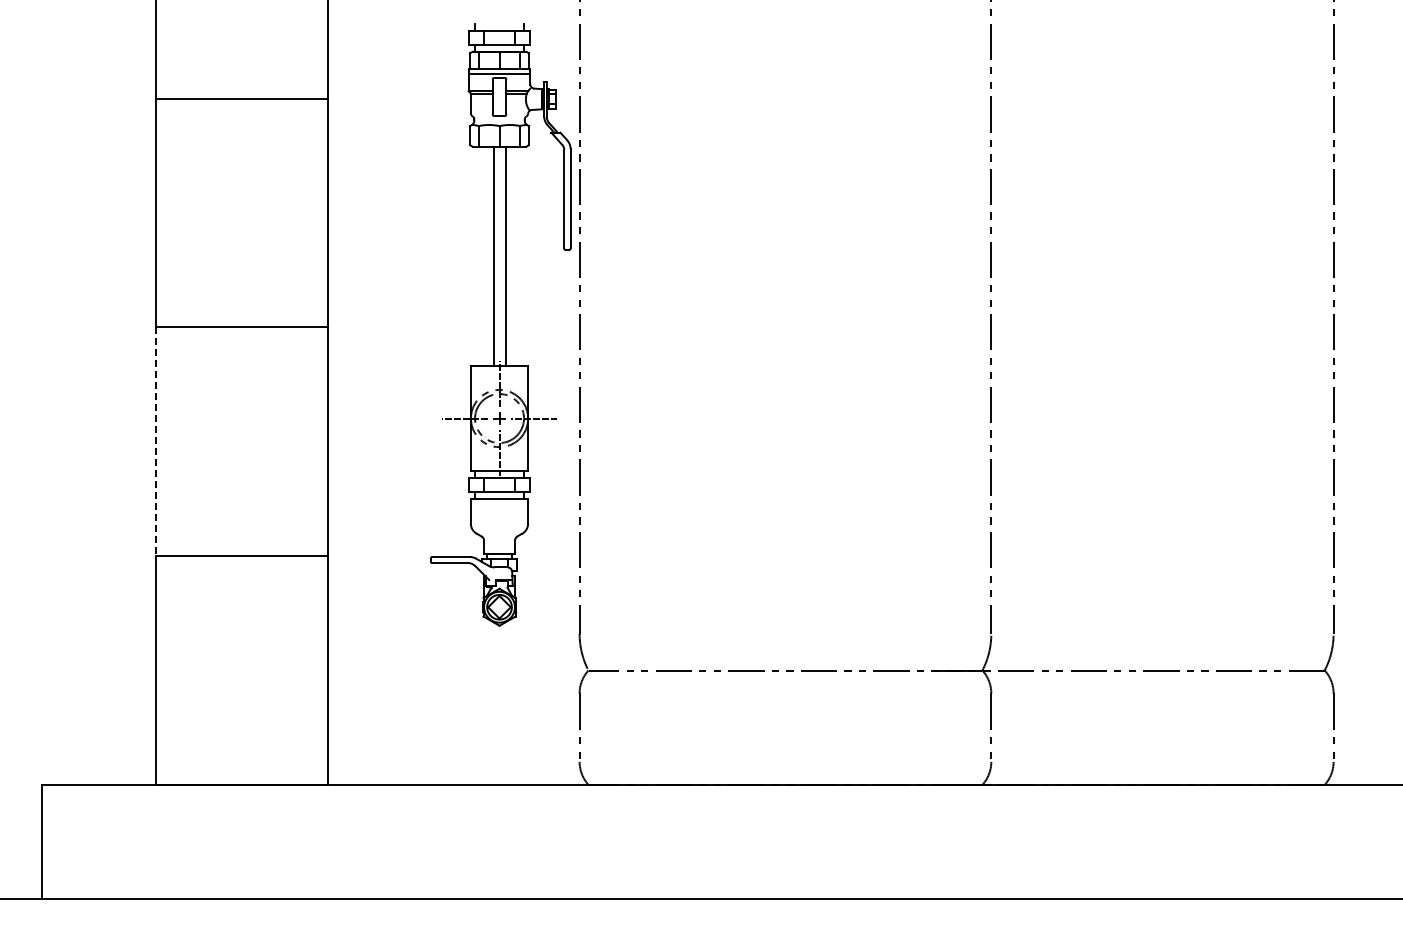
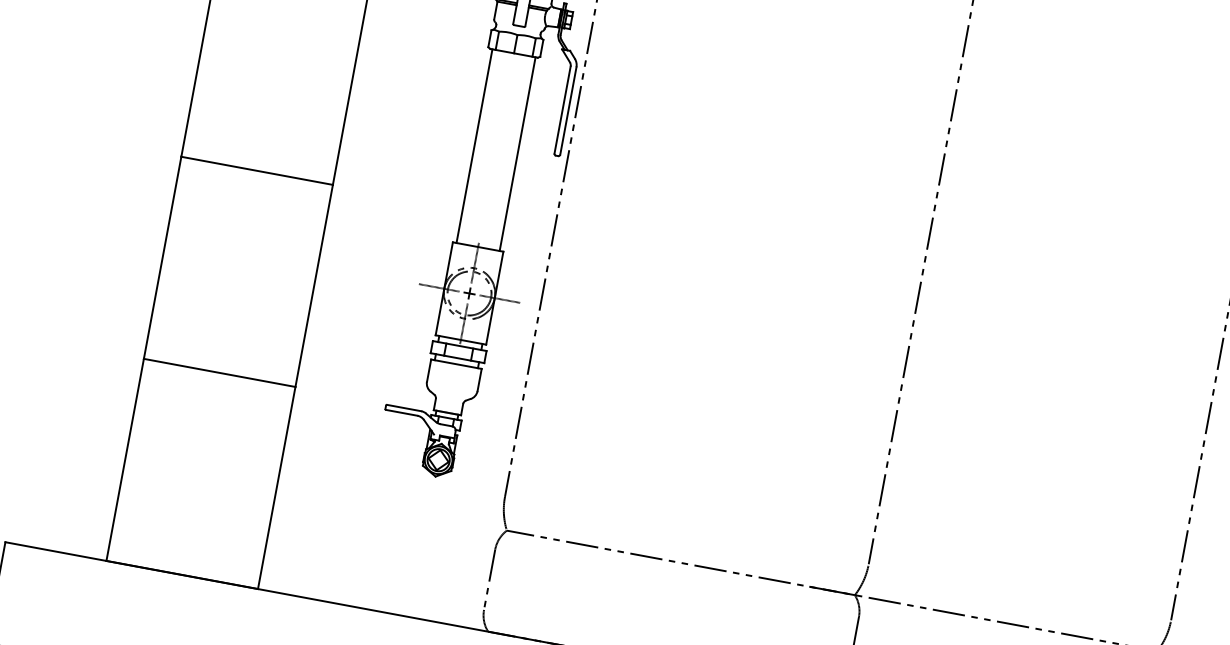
line: (493, 255) -> (517, 153), moved
line: (506, 255) -> (475, 145), moved
line: (156, 442) -> (162, 258), dashed -> solid

